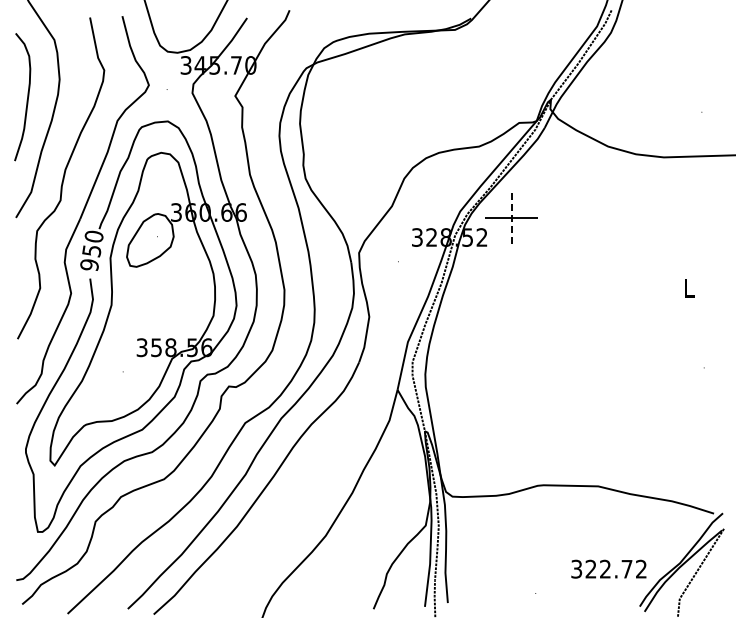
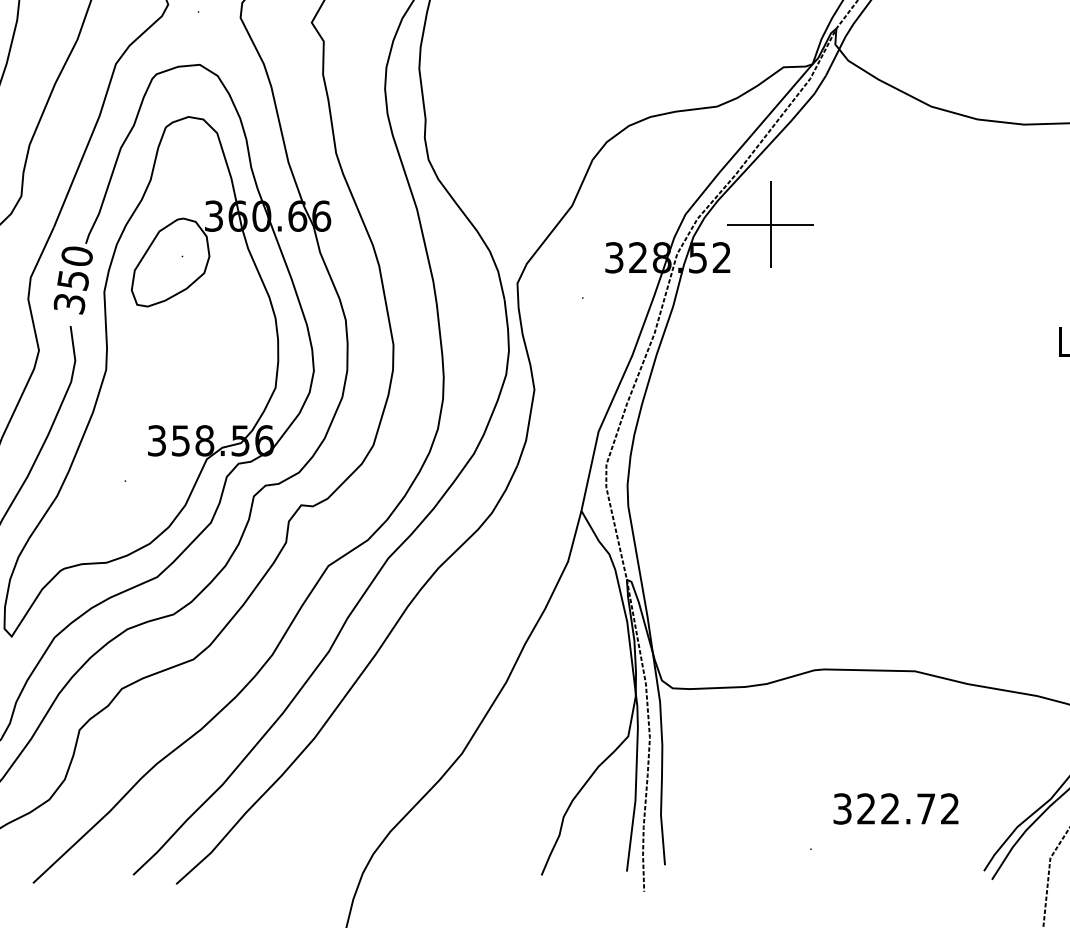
line: (511, 217) -> (770, 224), dashed -> solid
text: (89, 265) -> (69, 304), 950 -> 350
text: (608, 568) -> (895, 807), moved

